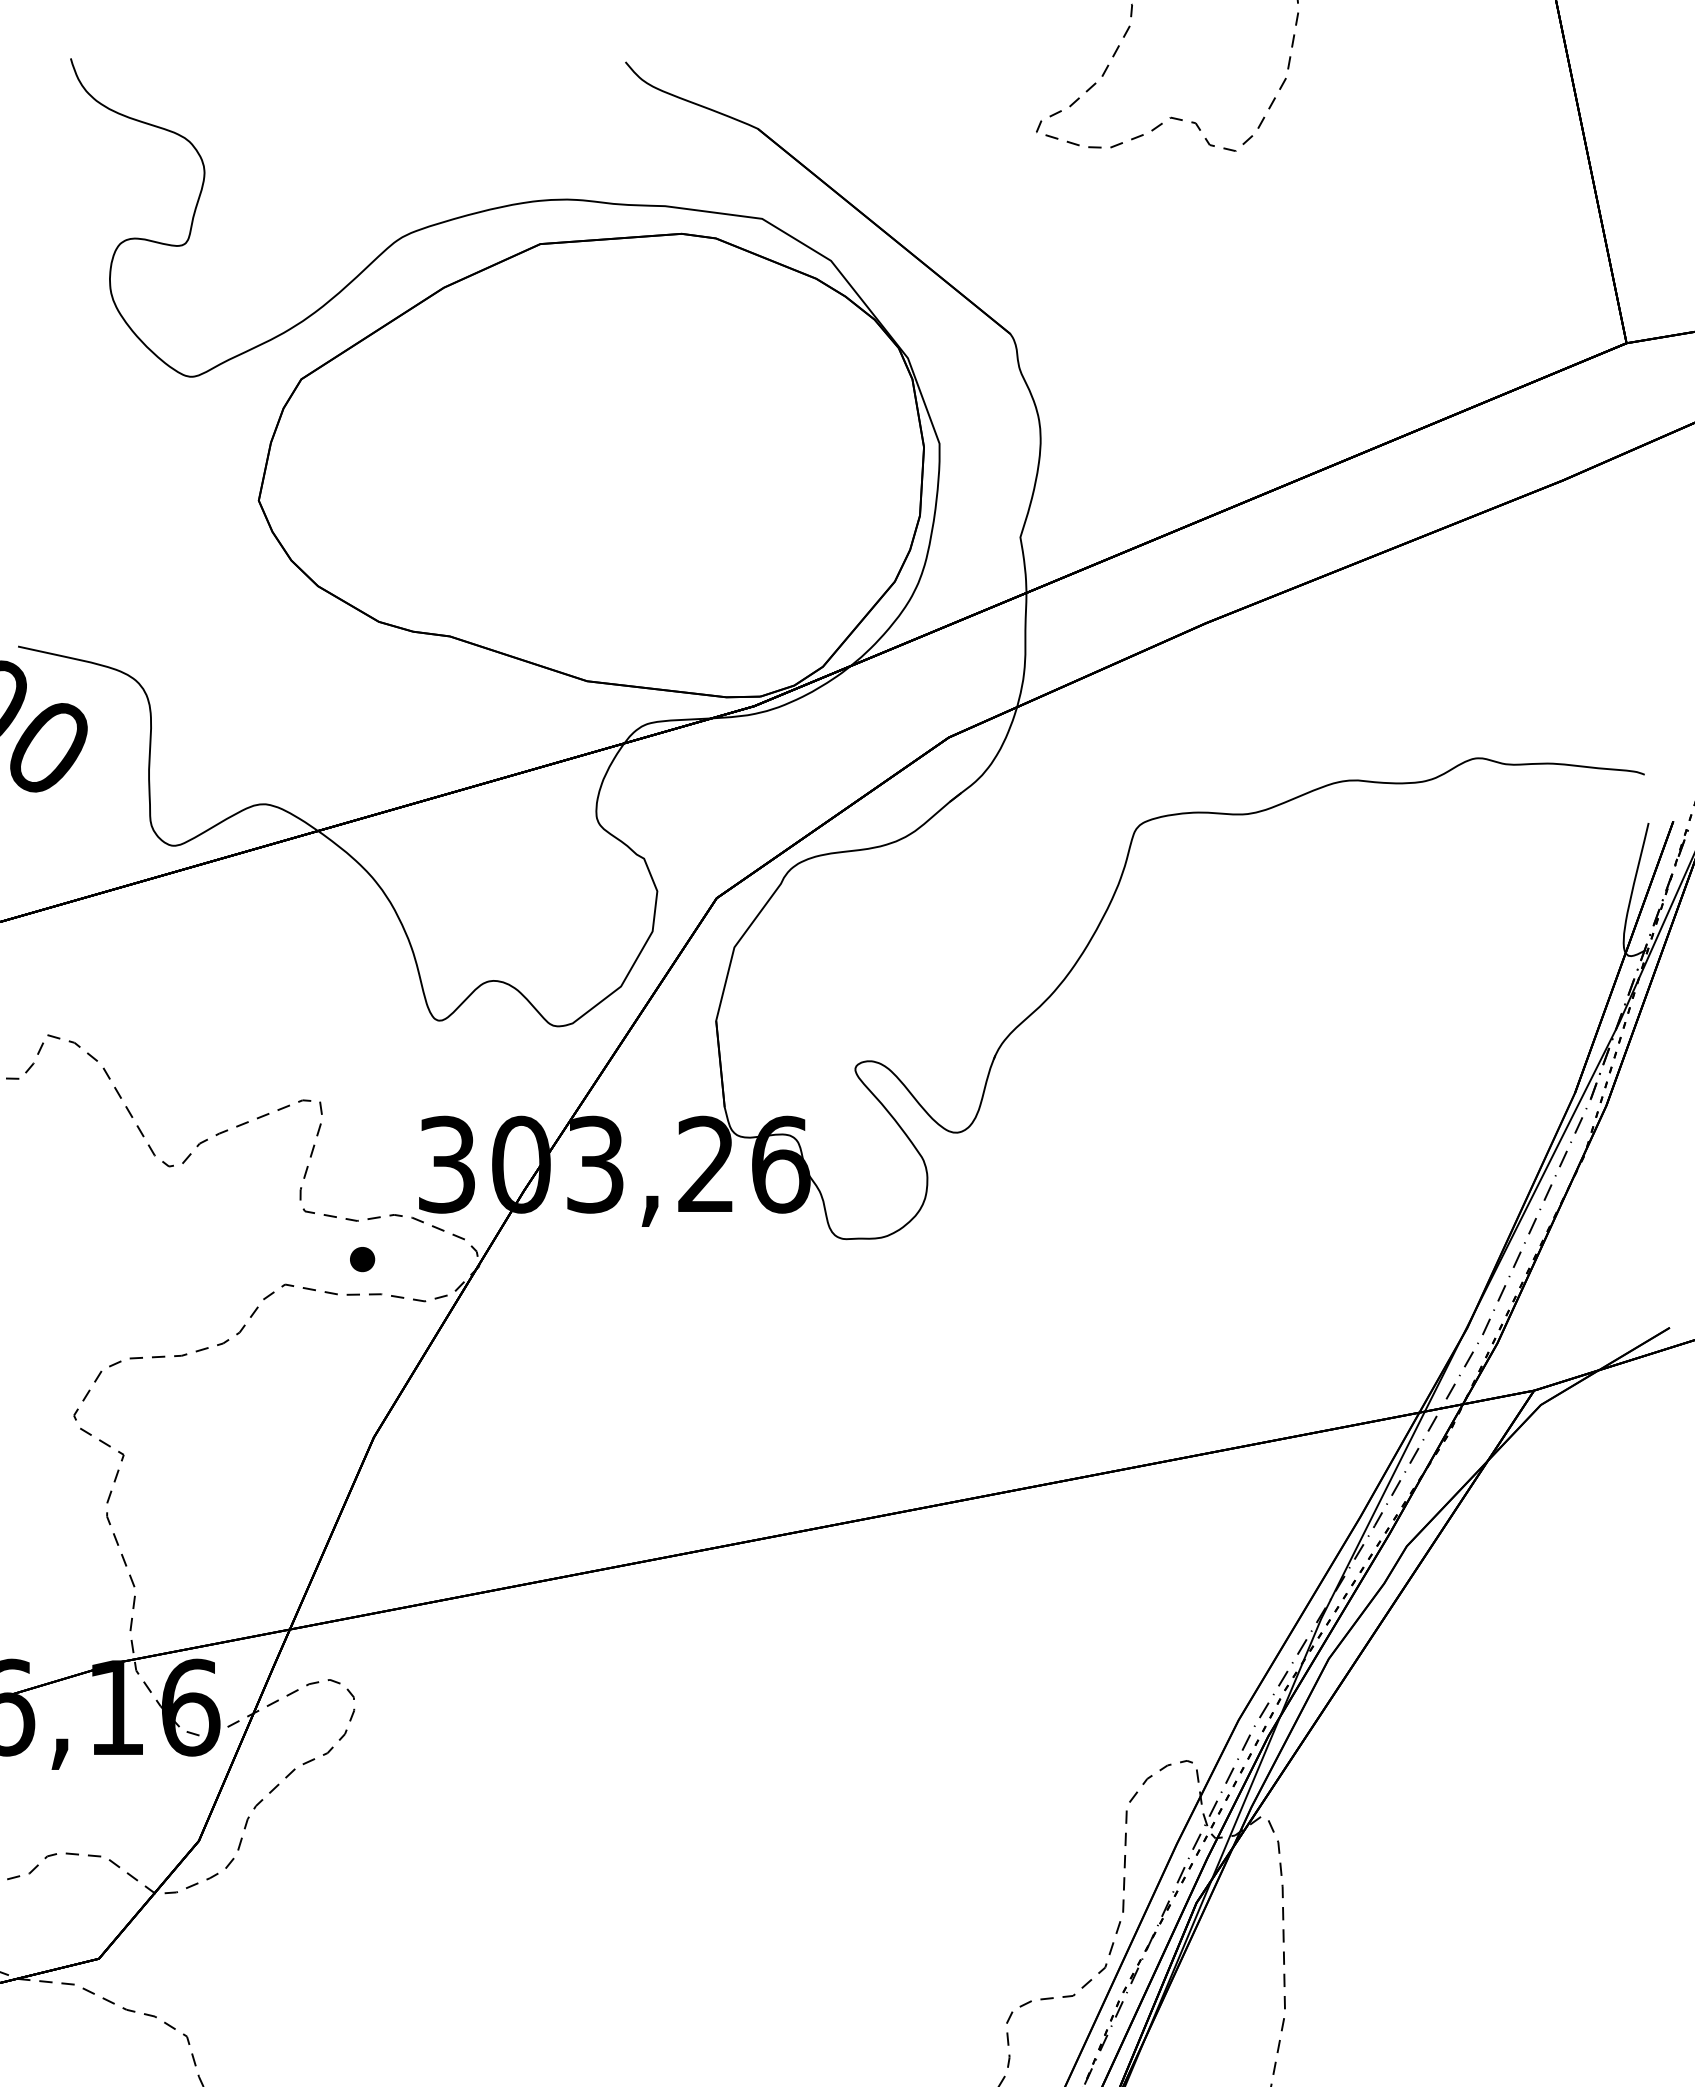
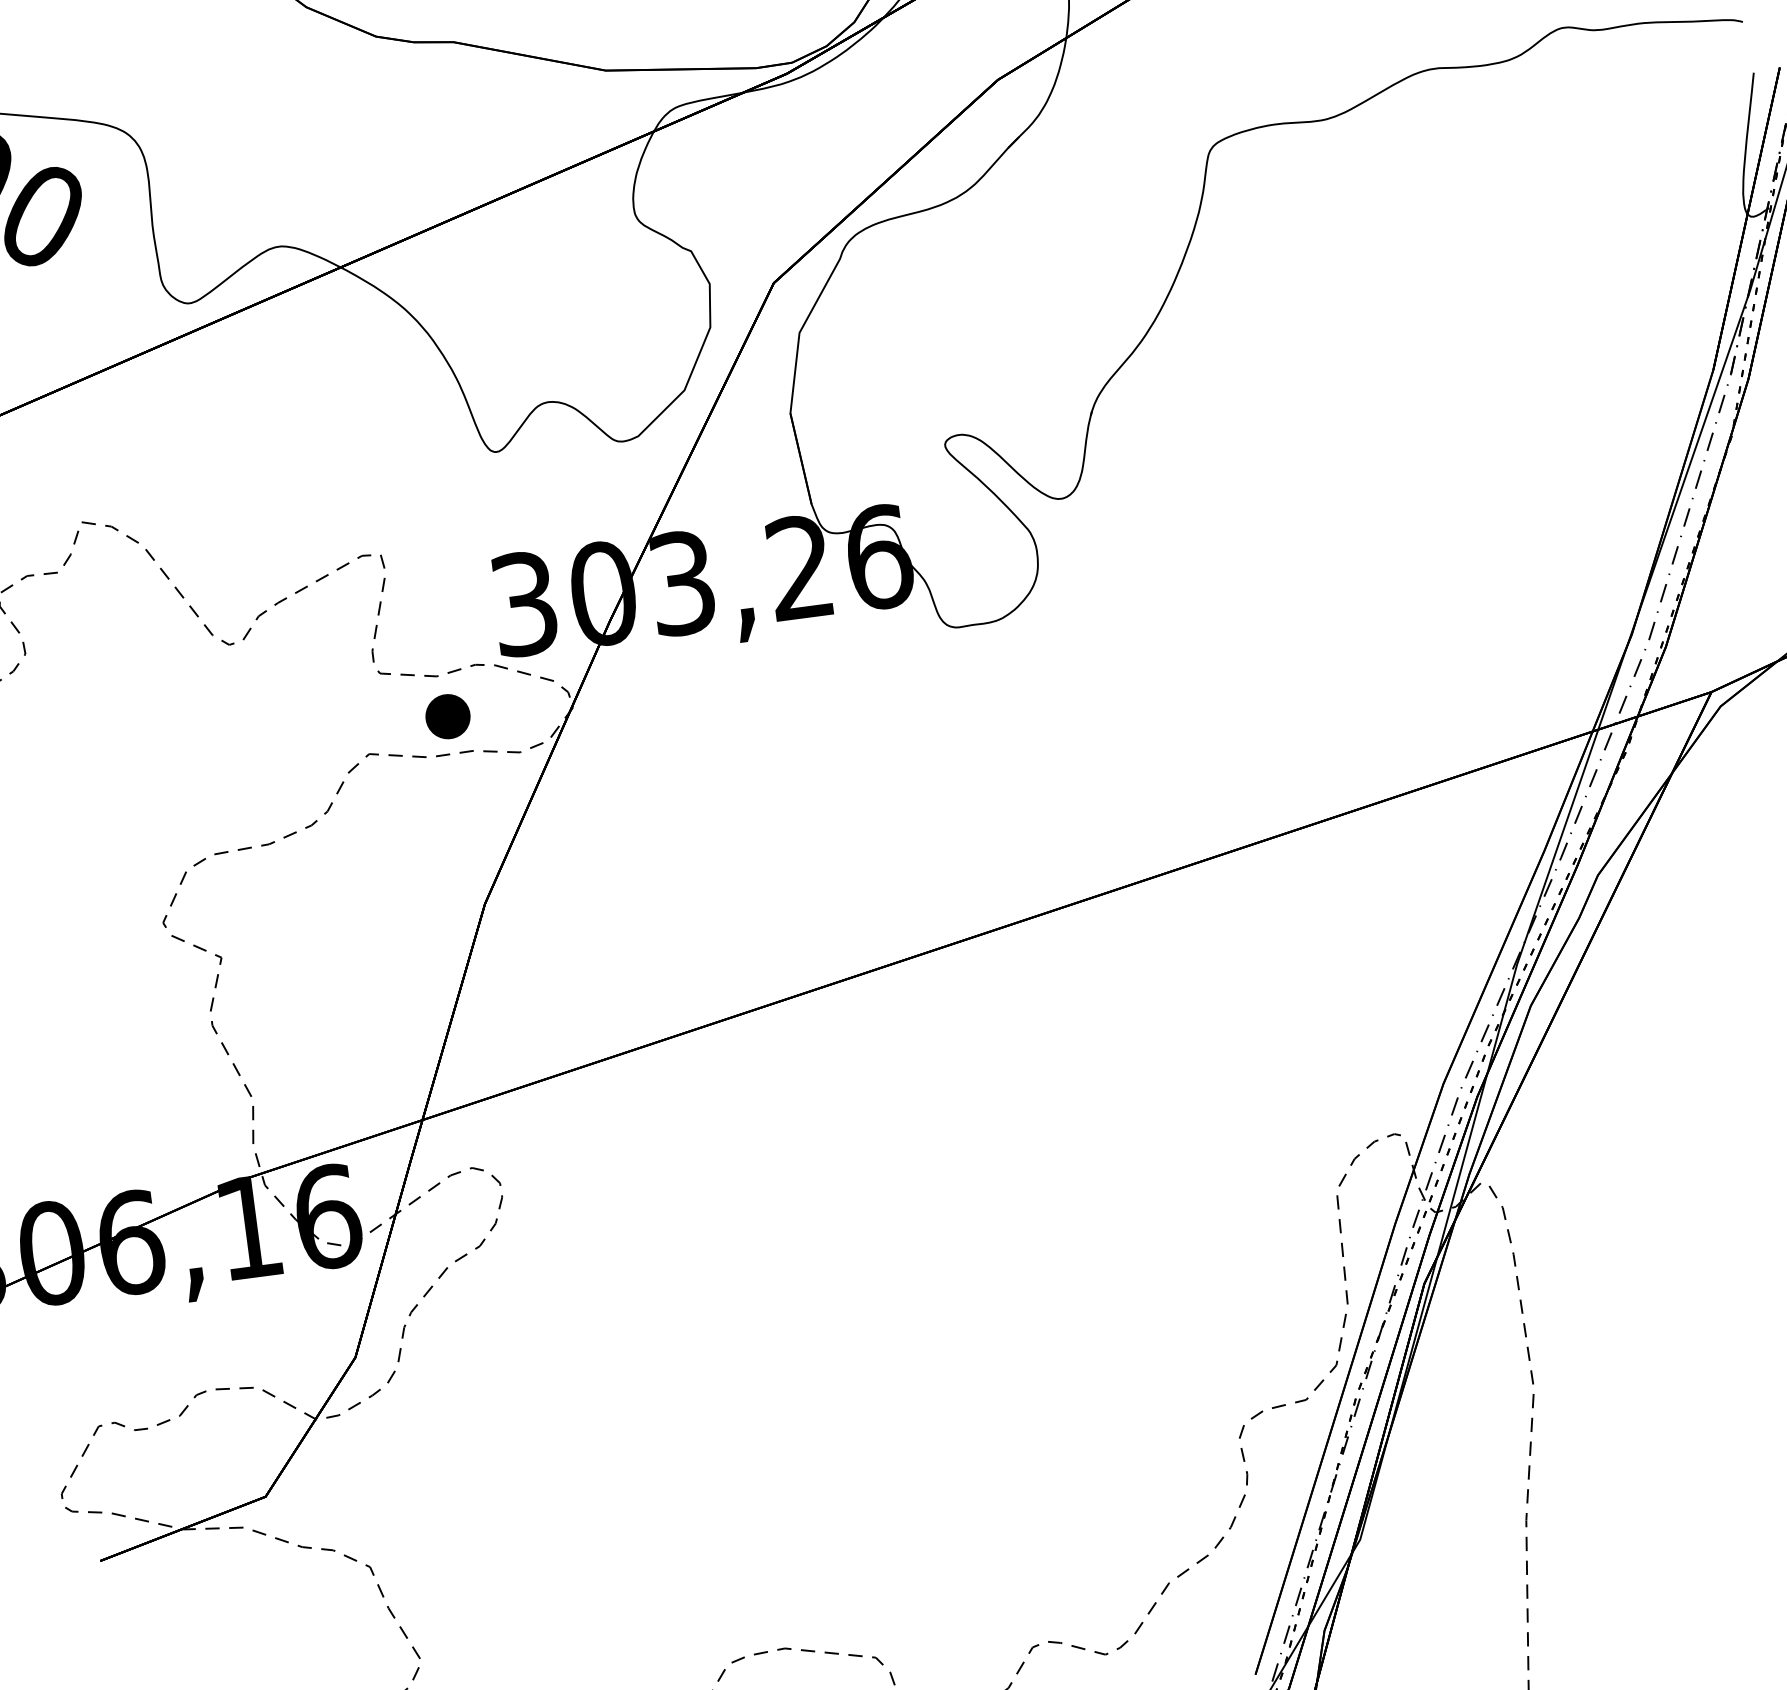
part: (362, 1259) -> (447, 716), size x1.67

